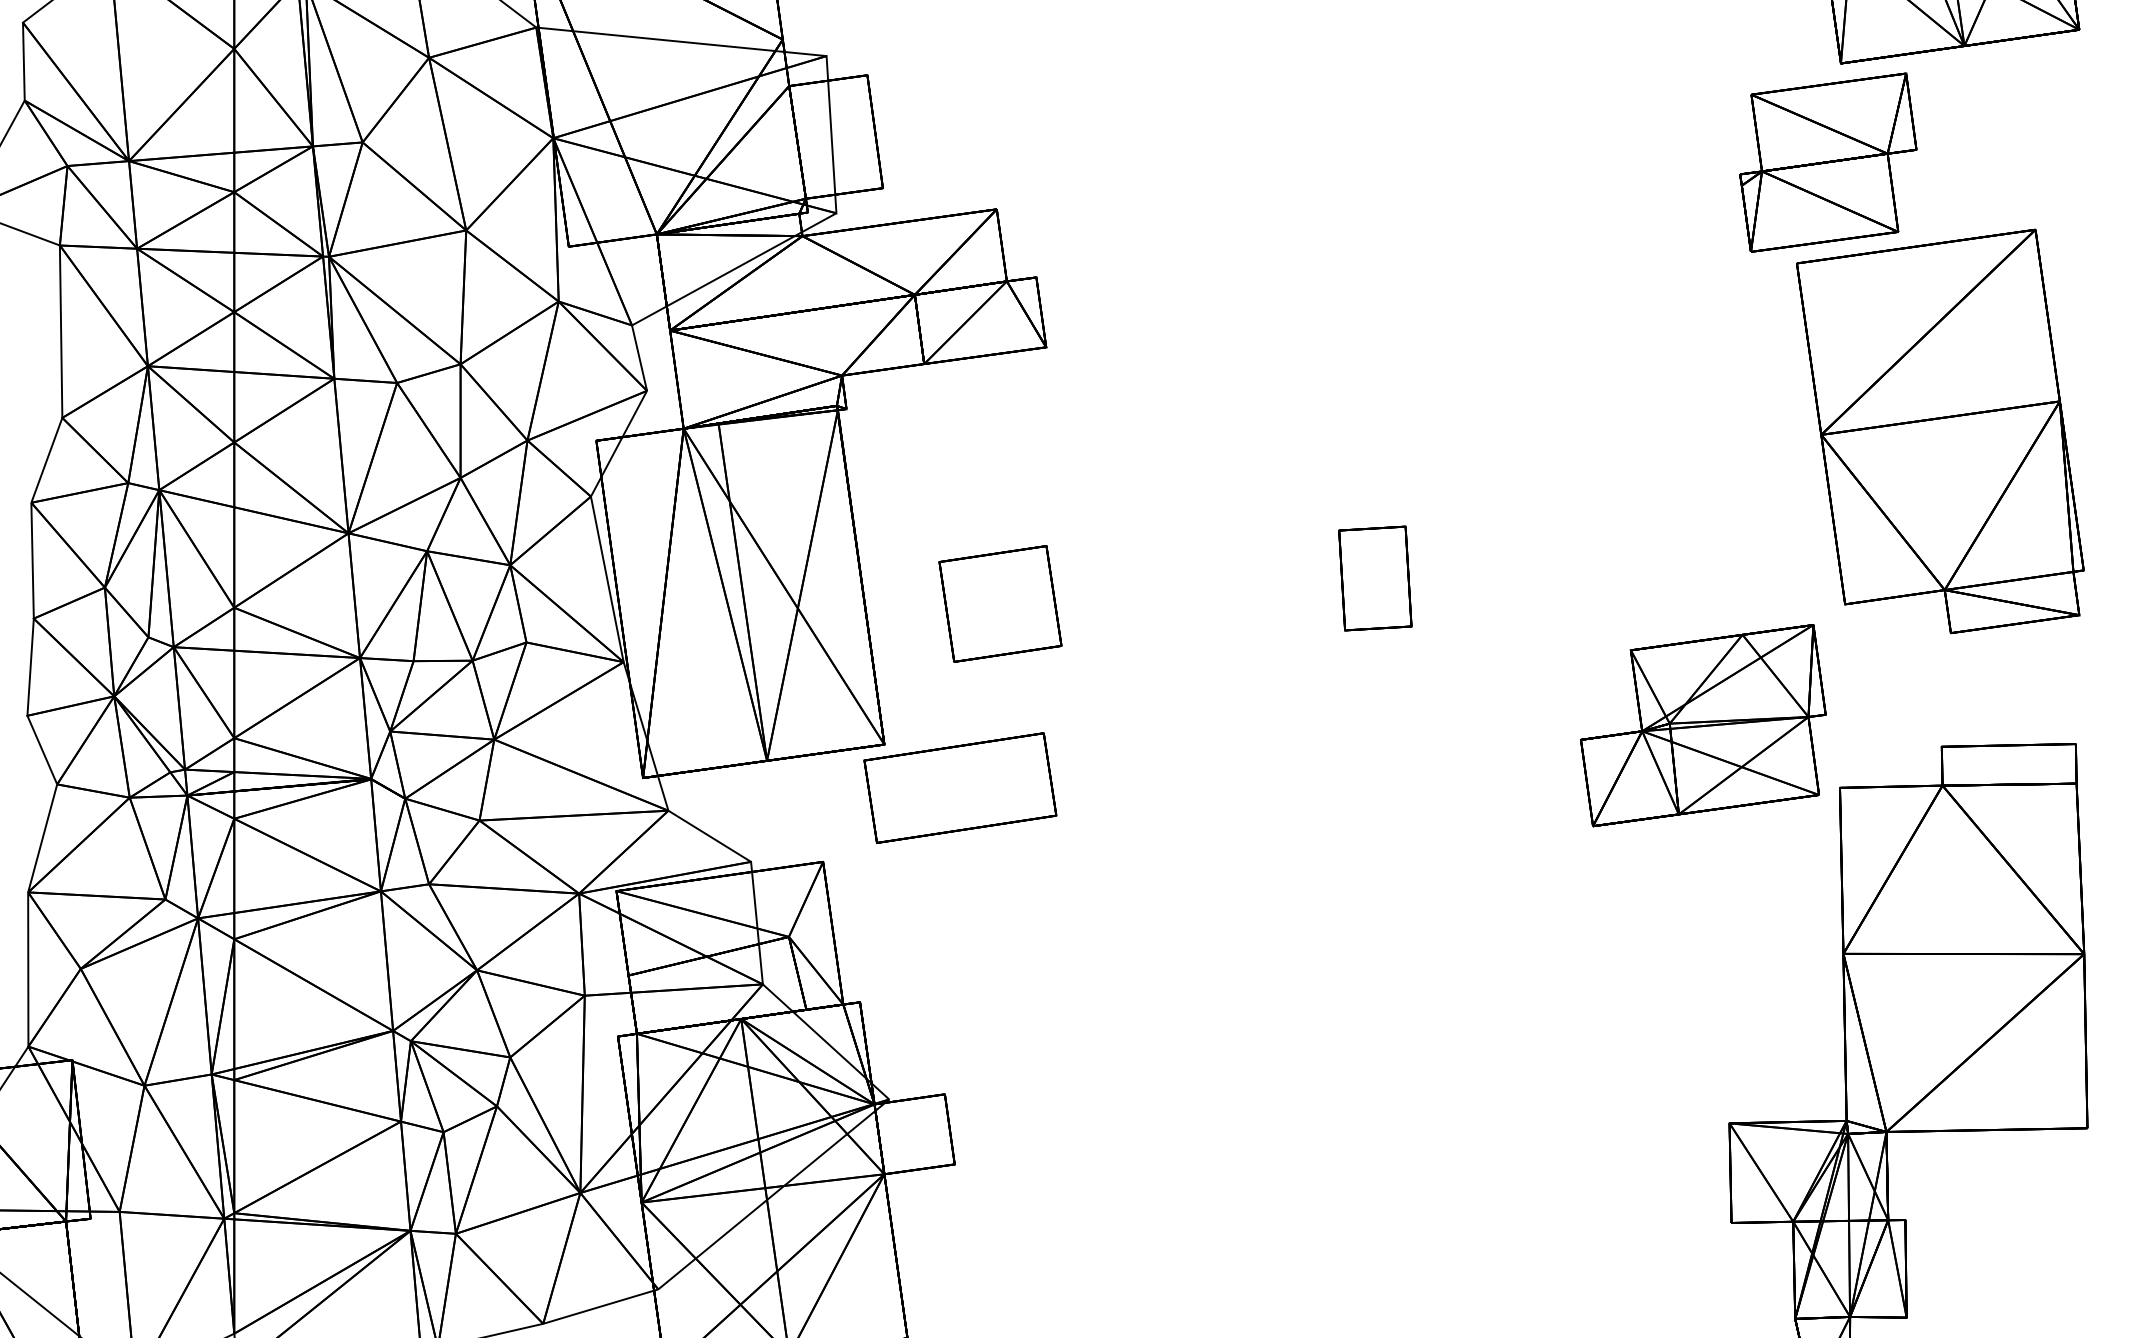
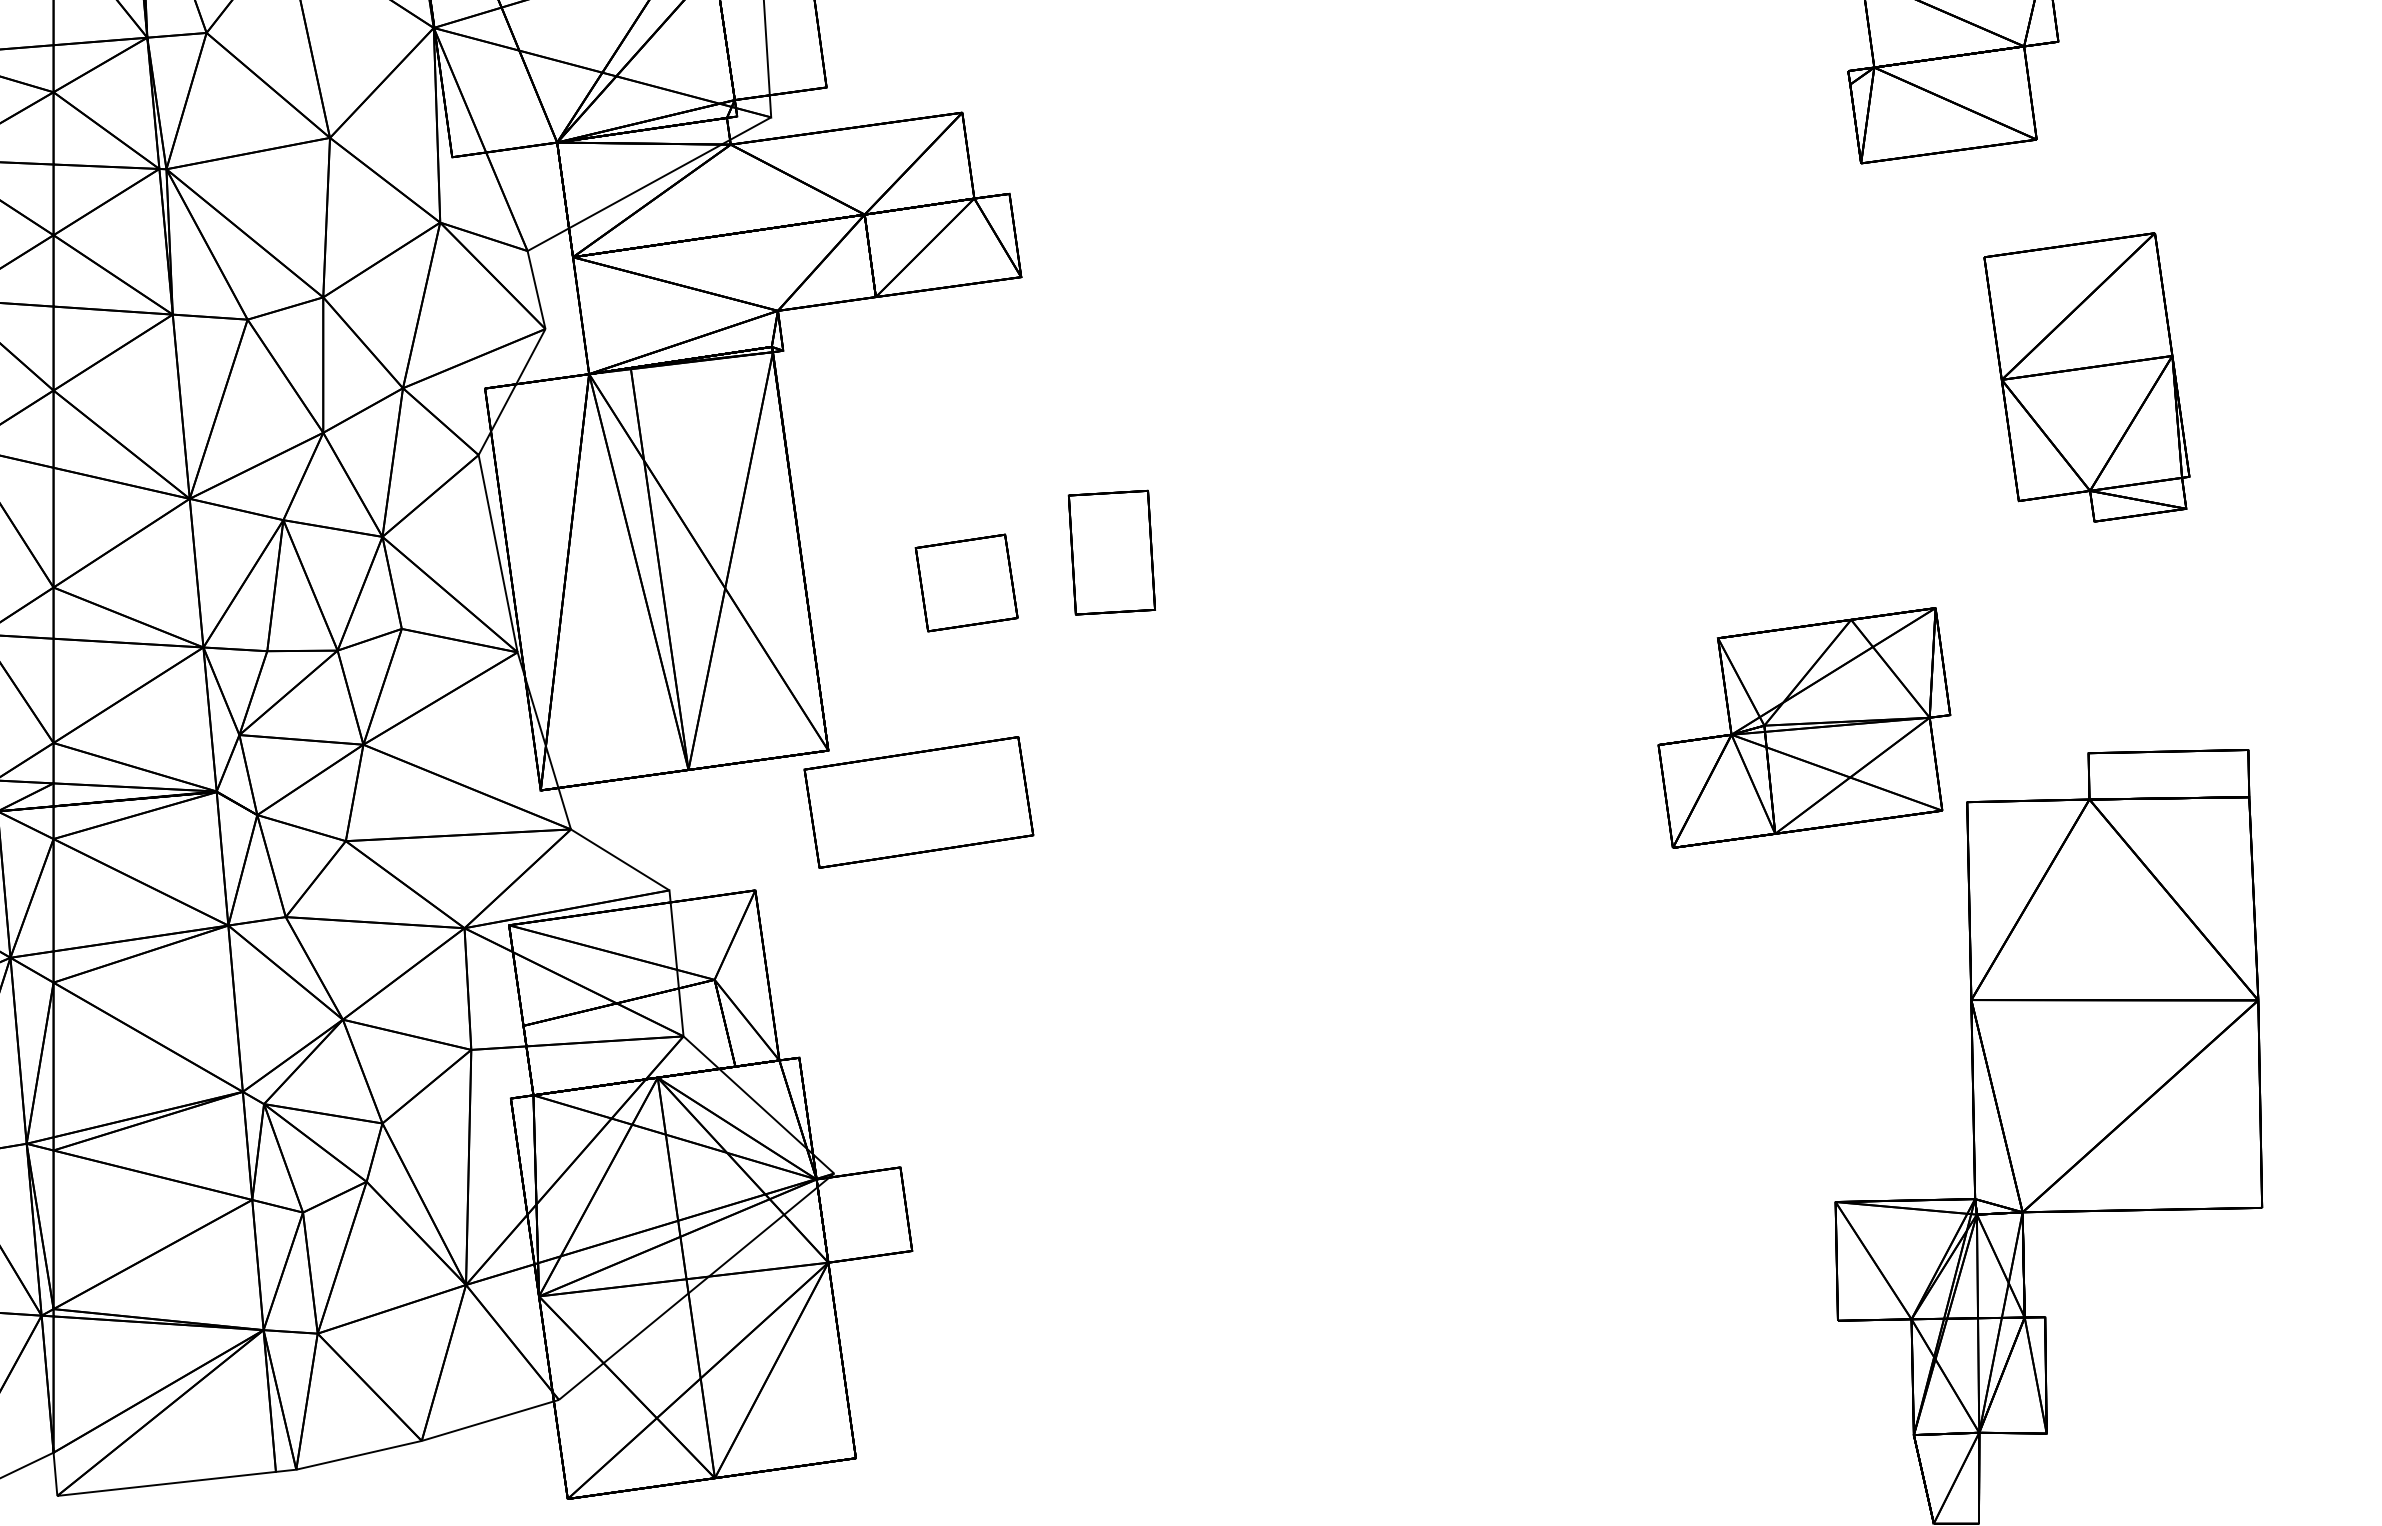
part: (1940, 431) -> (2087, 377), size x0.6
part: (1375, 578) -> (1112, 552), moved
part: (1000, 603) -> (966, 582), size x0.7

